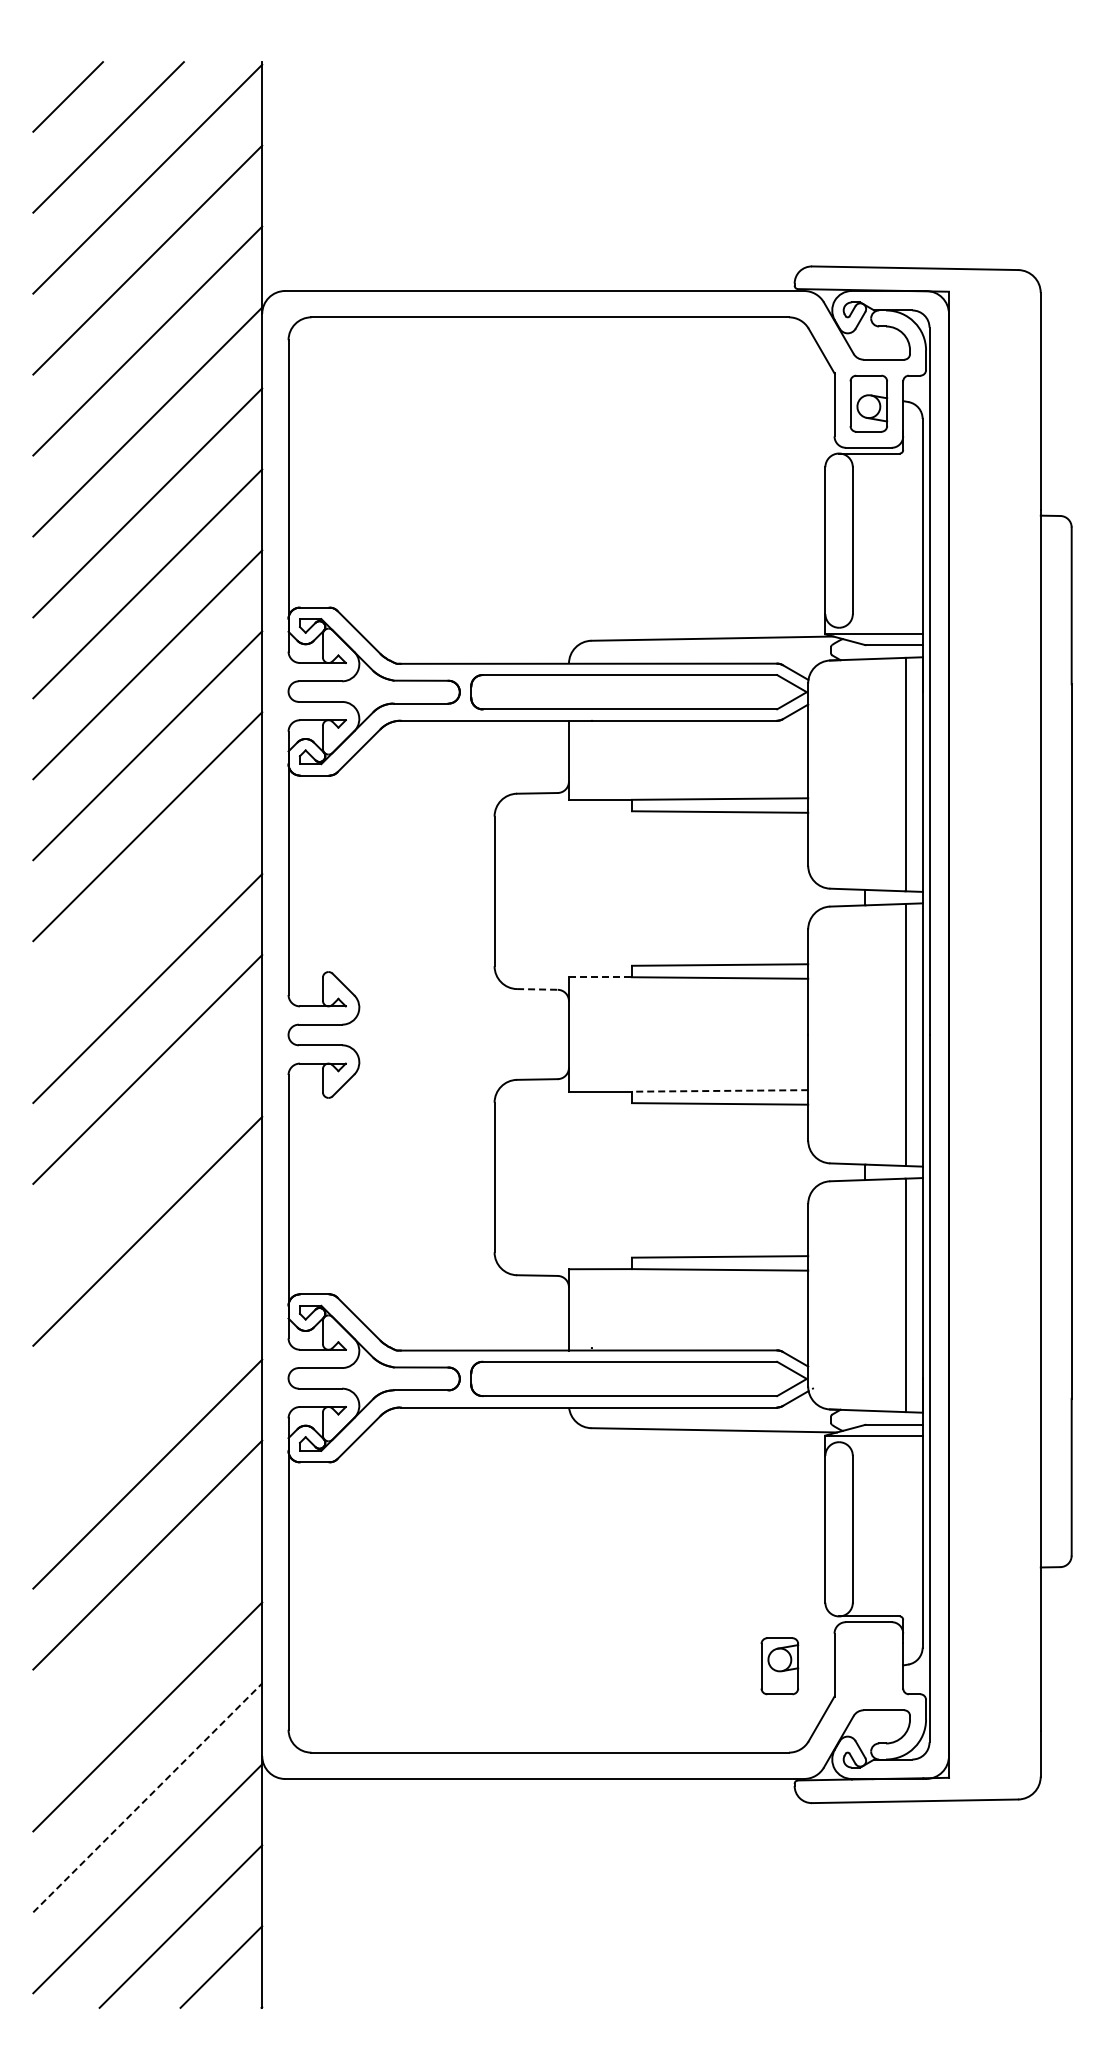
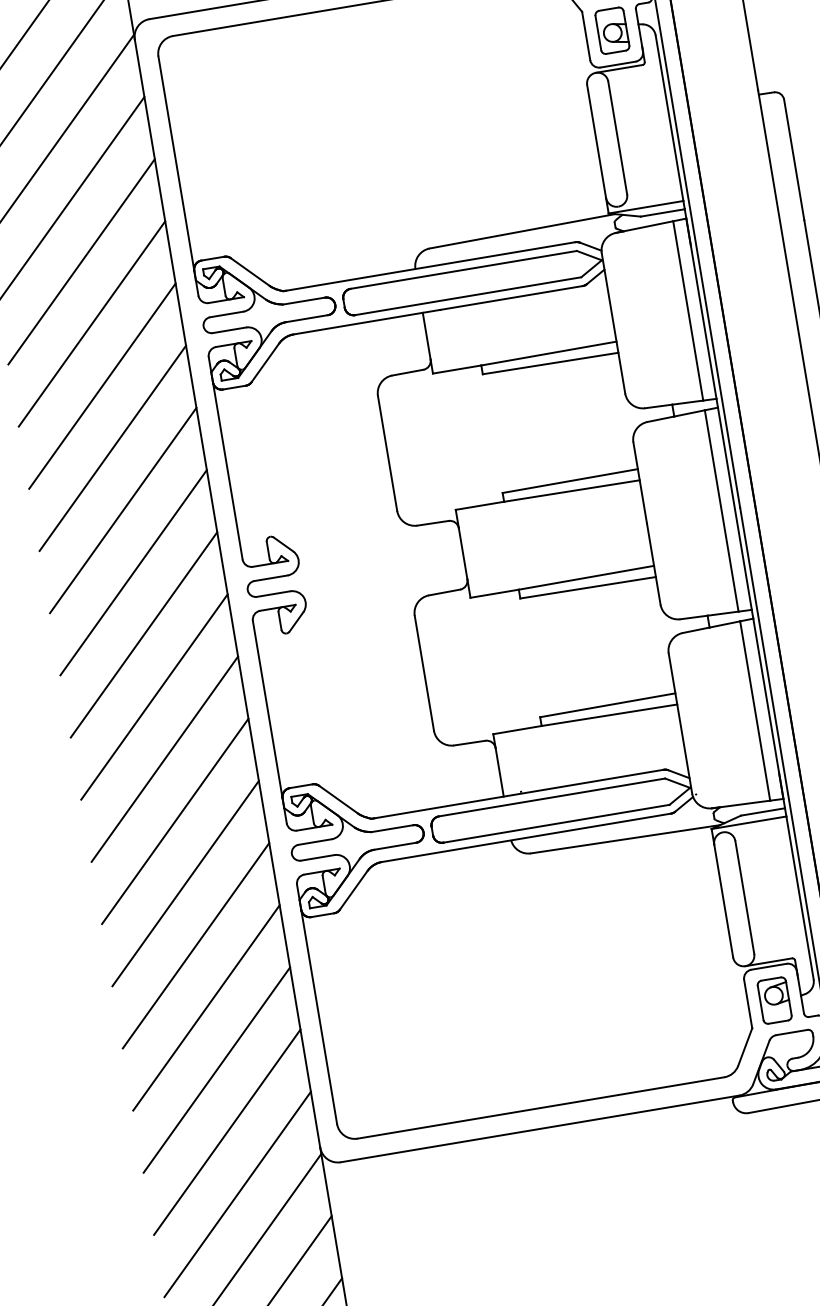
line: (147, 907) -> (123, 510), added
line: (600, 977) -> (480, 506), dashed -> solid
line: (537, 989) -> (433, 523), dashed -> solid
line: (719, 1090) -> (585, 577), dashed -> solid
line: (147, 1149) -> (154, 696), added
line: (147, 1311) -> (174, 820), added
line: (147, 1392) -> (185, 883), added
line: (147, 1635) -> (216, 1069), added
part: (779, 1666) -> (774, 1000), moved
line: (147, 1797) -> (237, 1194), dashed -> solid

